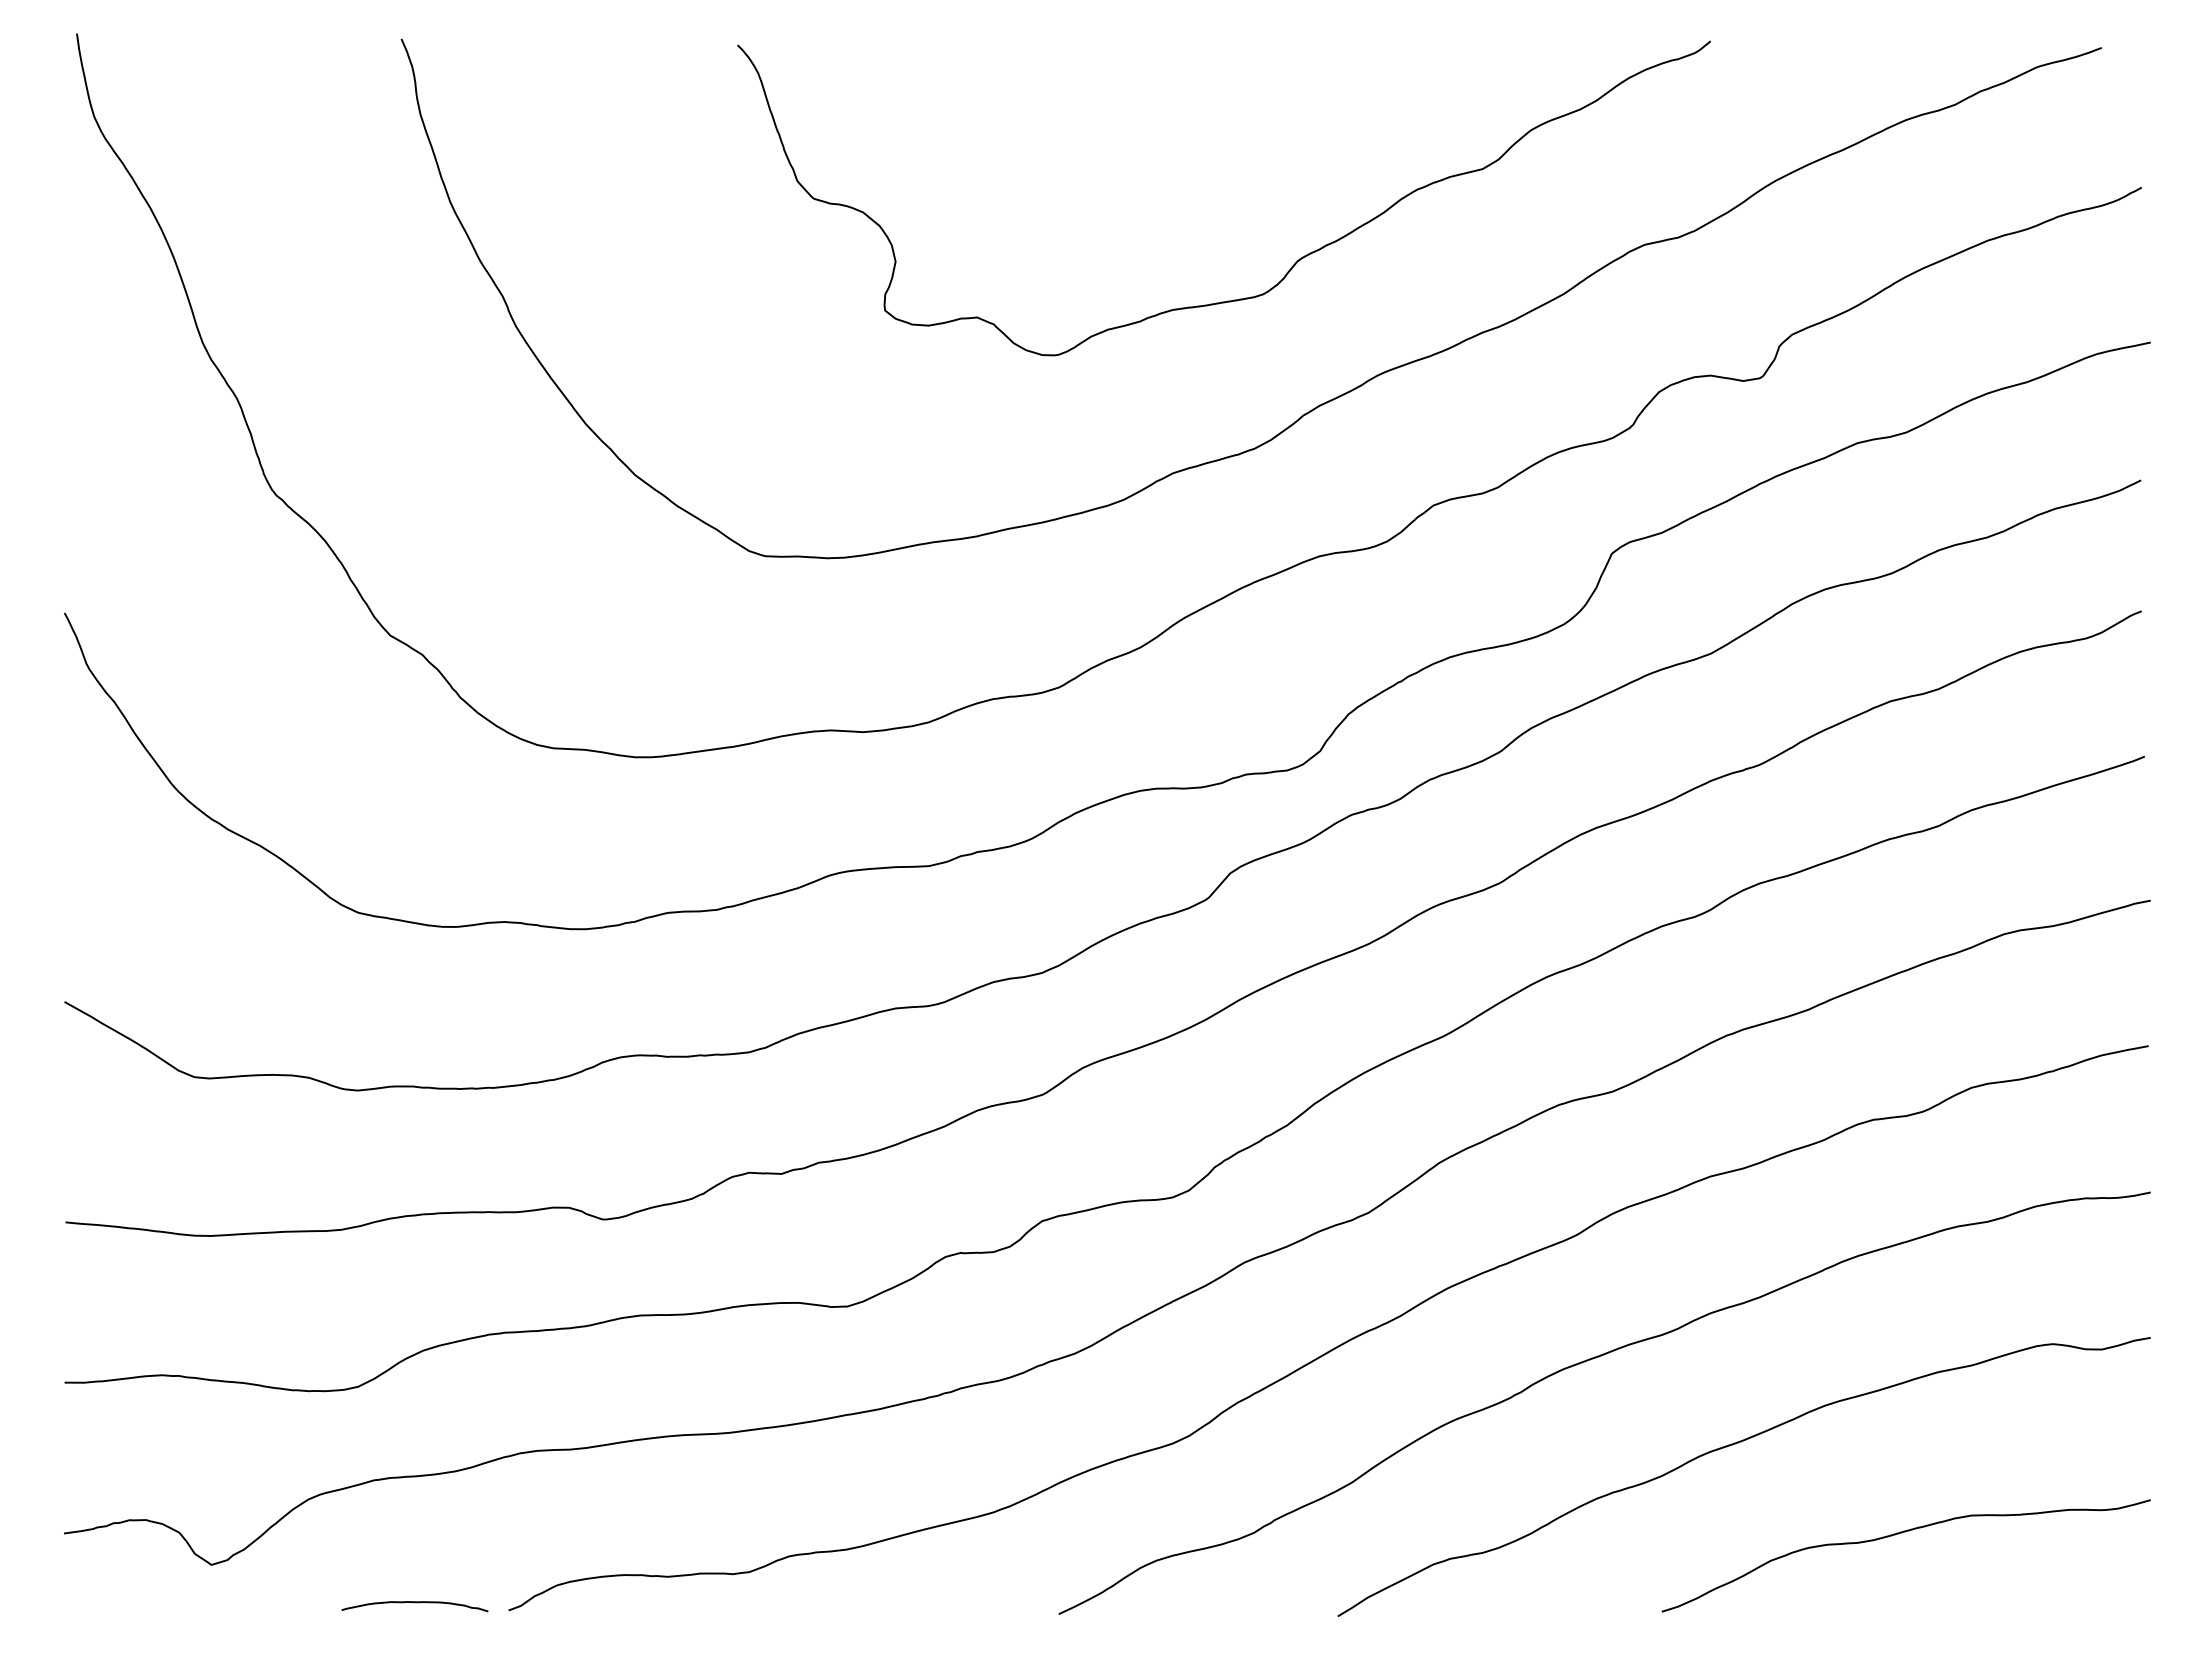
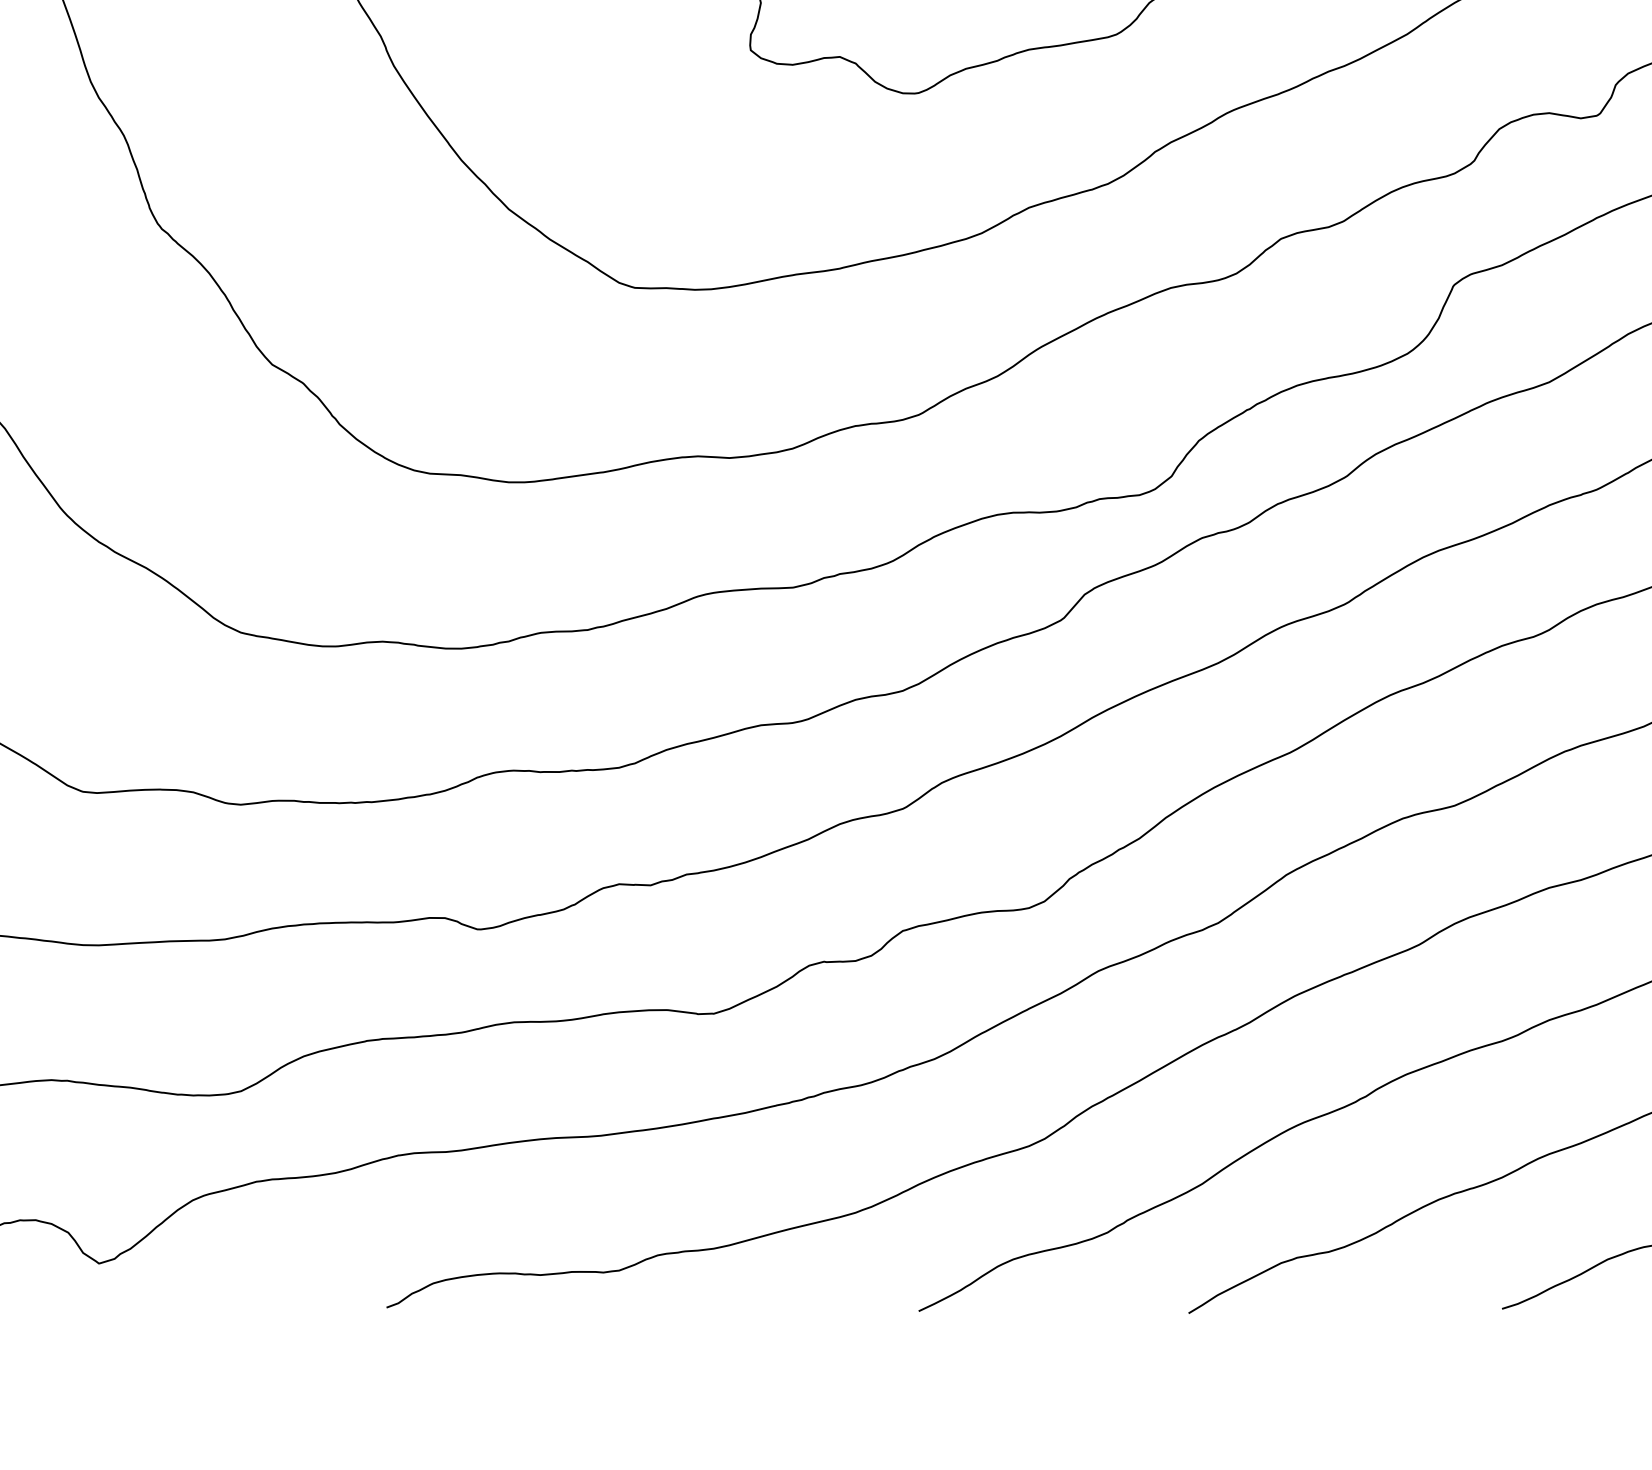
curve: (414, 1603) -> (295, 1300), removed

